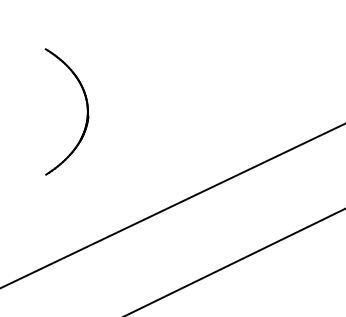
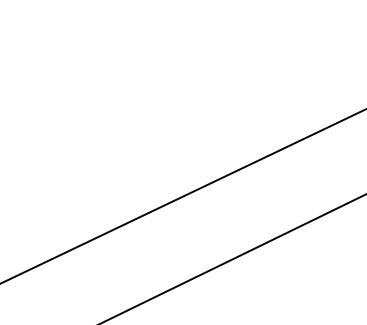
part: (87, 111) -> (111, 95), removed

